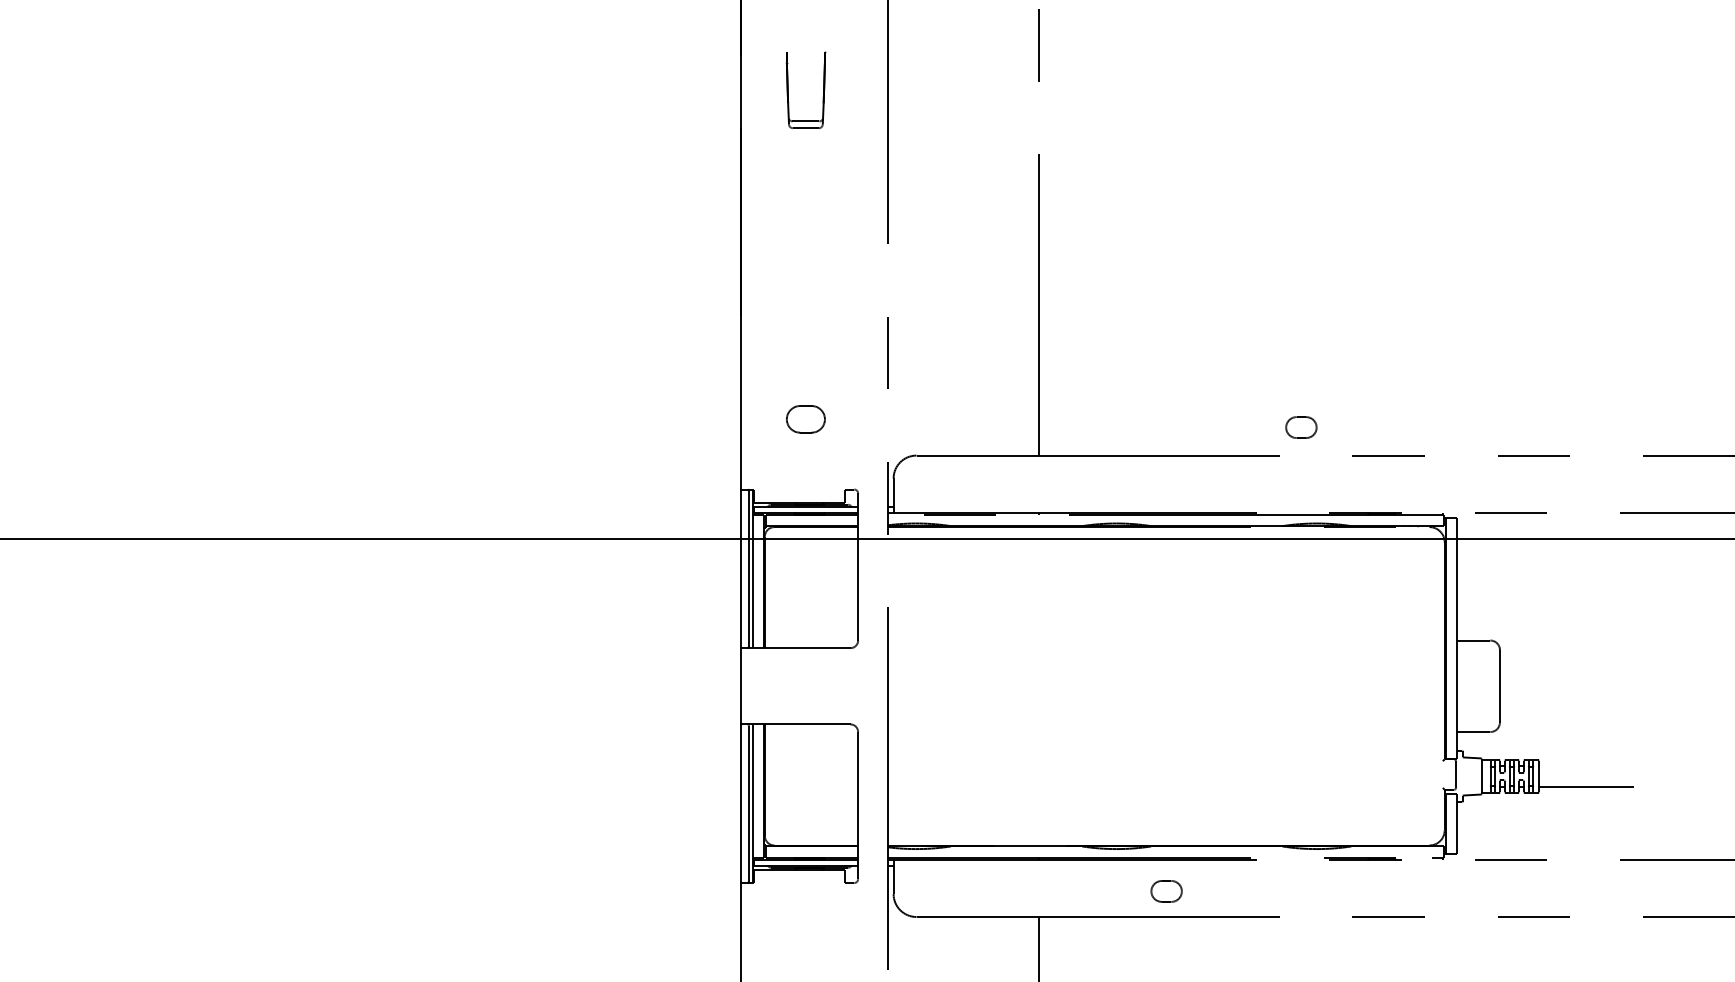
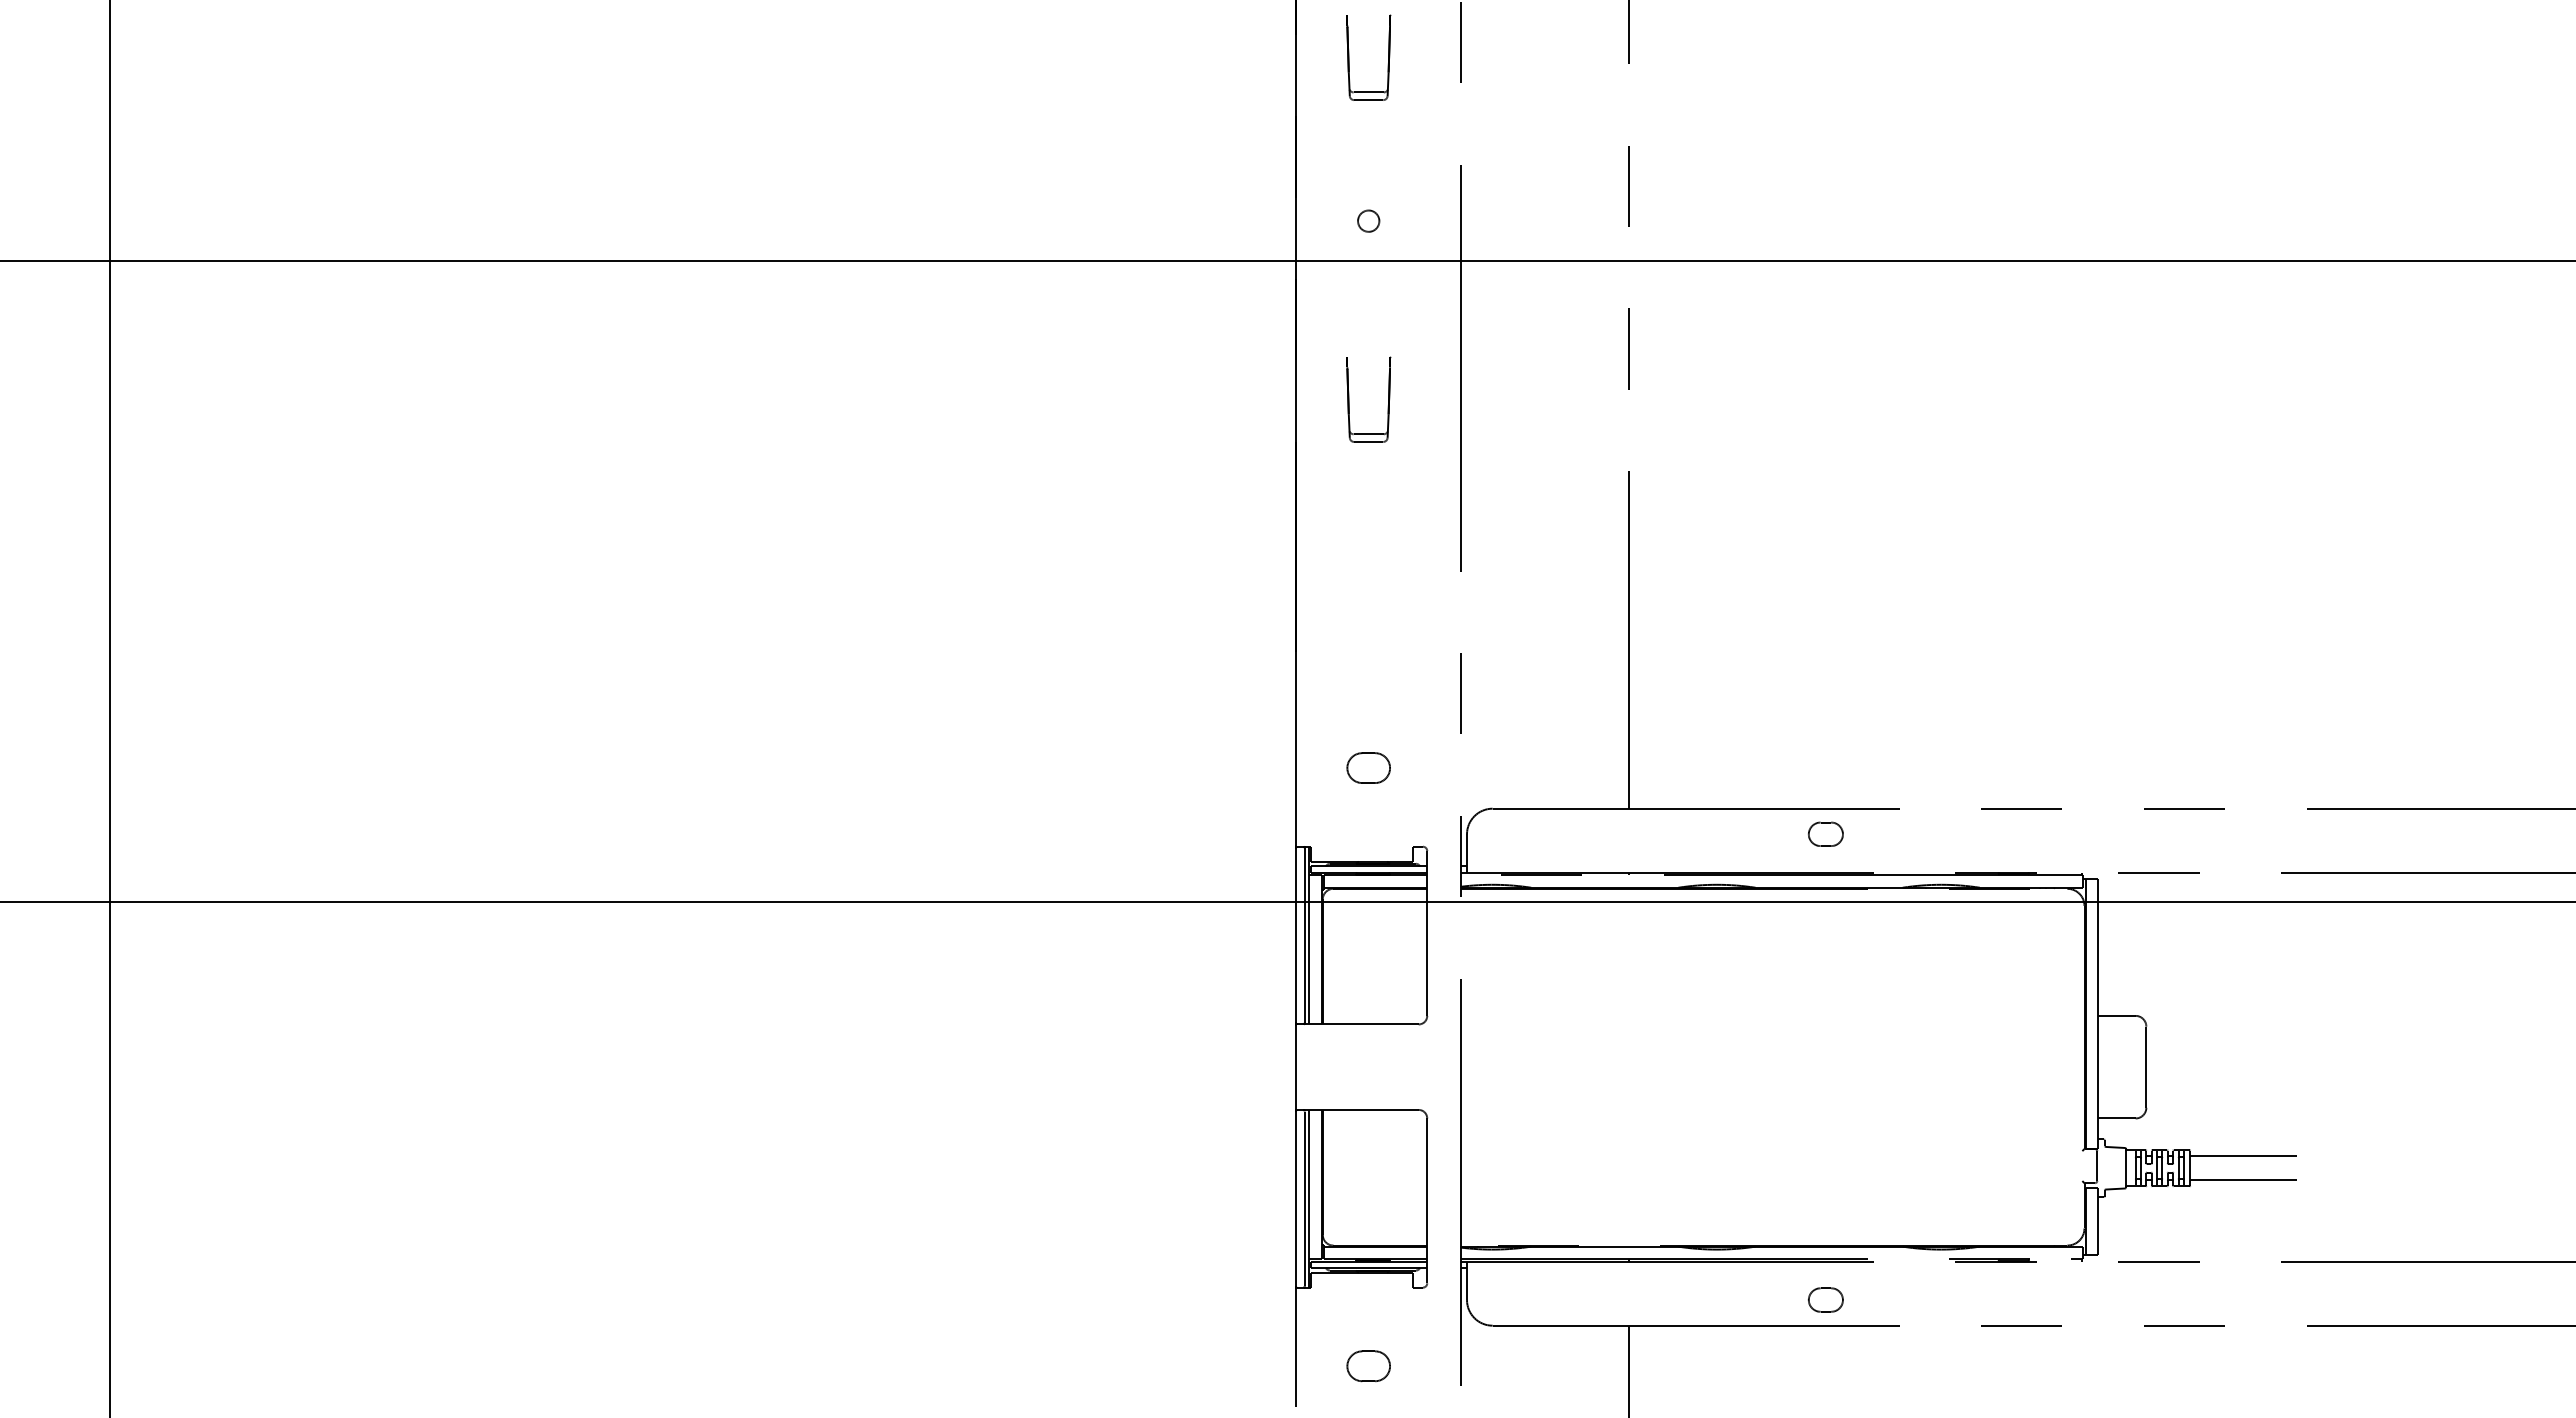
part: (1301, 426) -> (1825, 833), moved
line: (1586, 765) -> (2243, 1156), added
part: (1166, 890) -> (1825, 1299), moved
part: (805, 953) -> (1368, 1366), added

